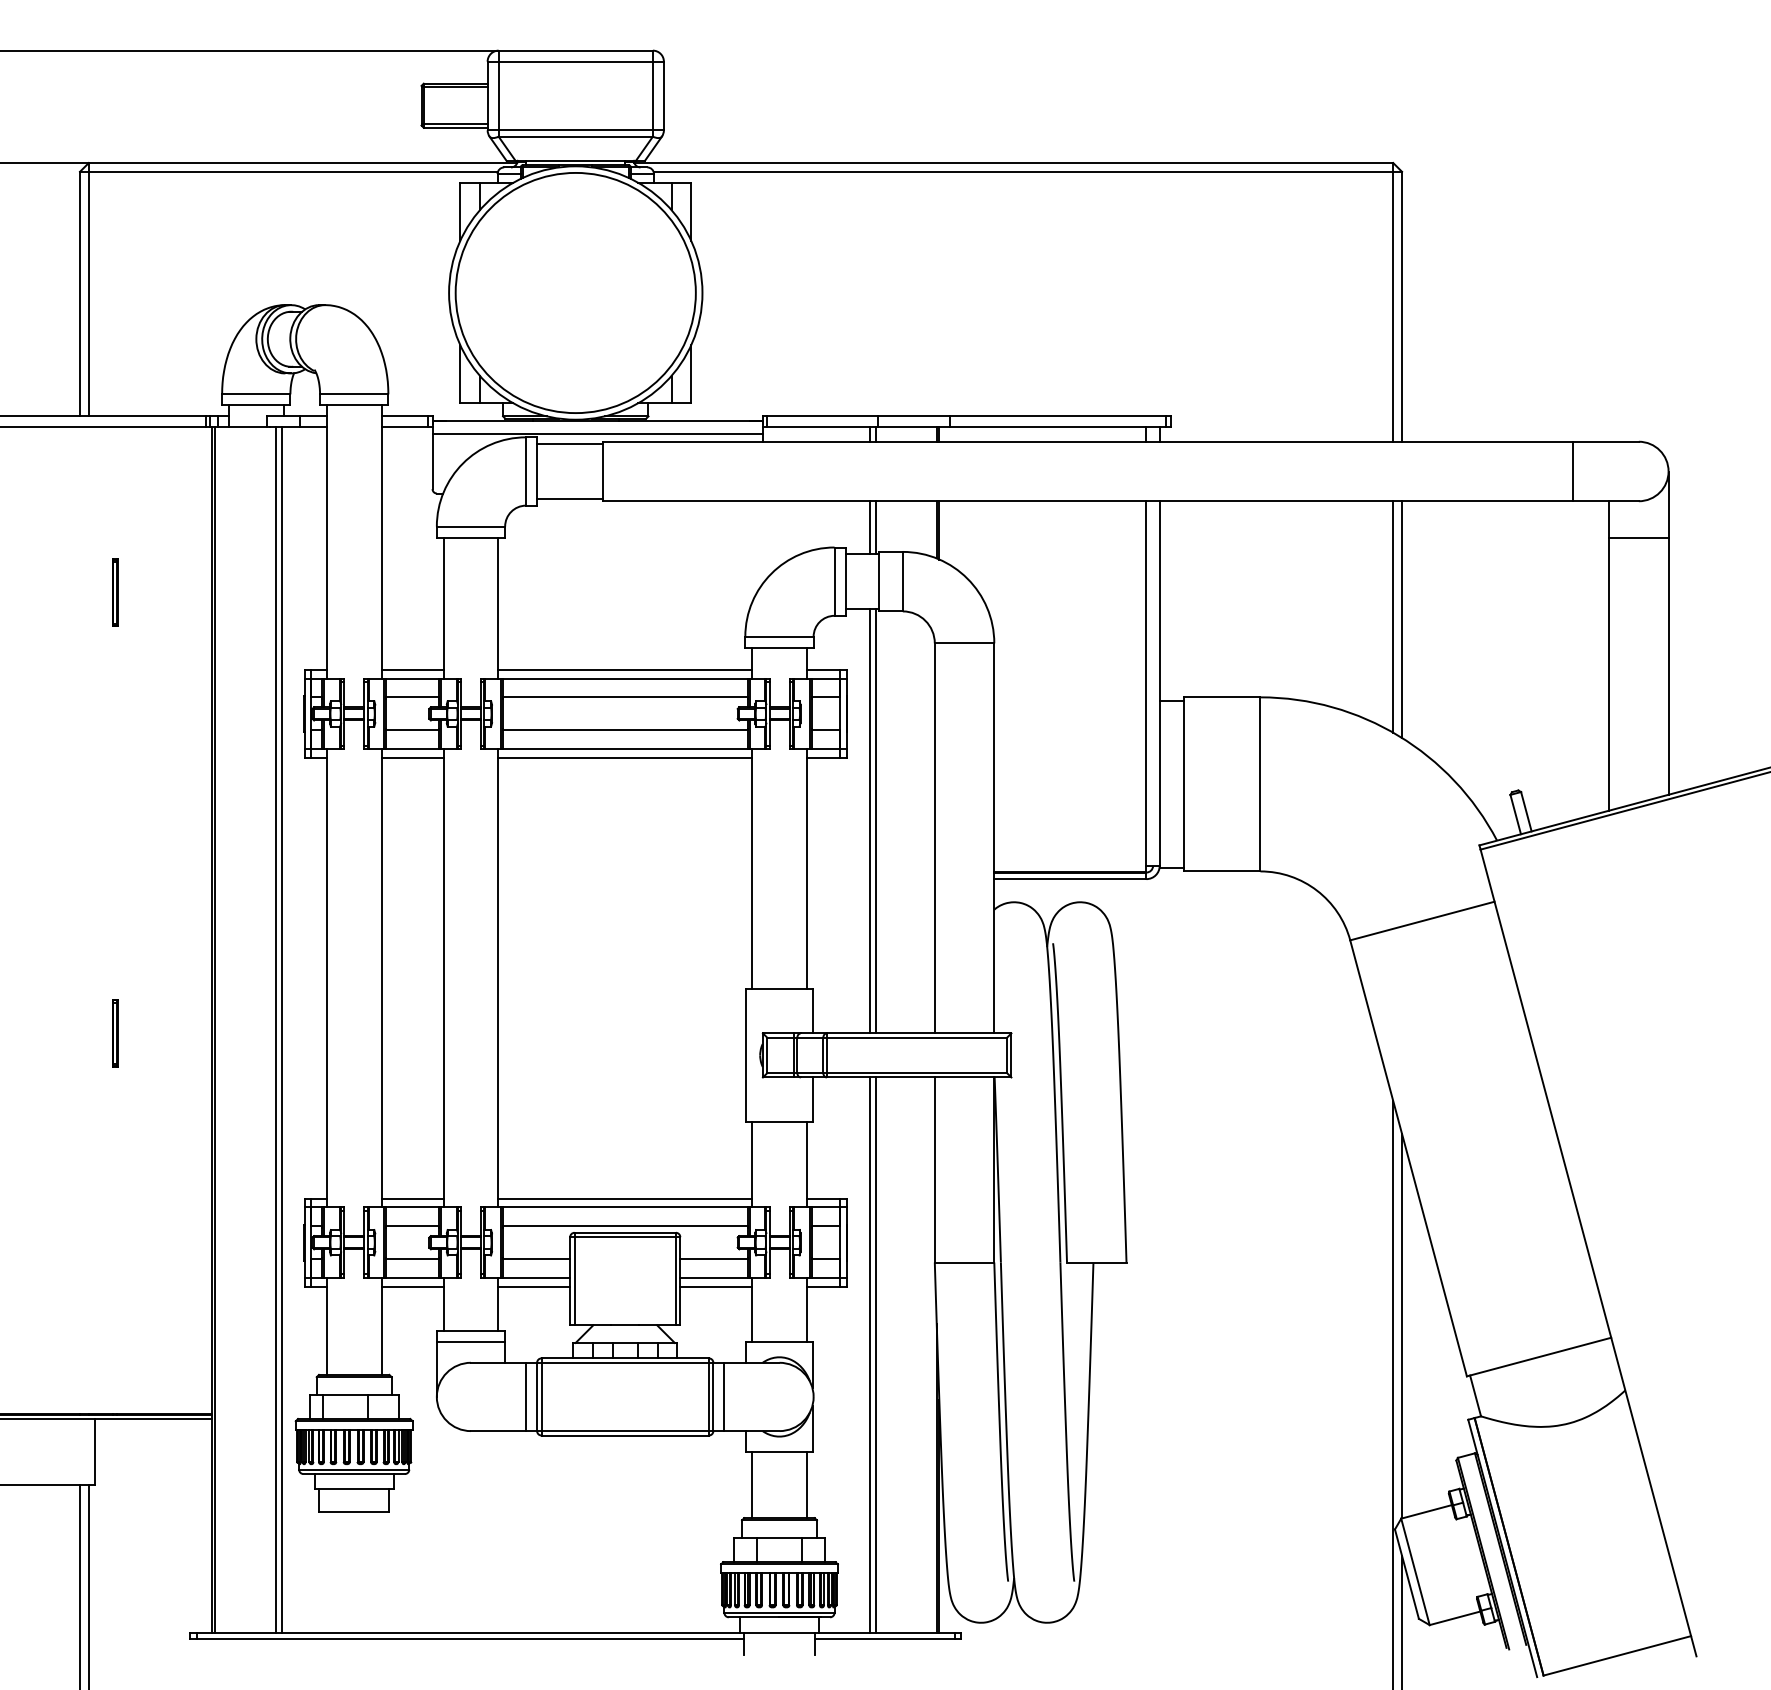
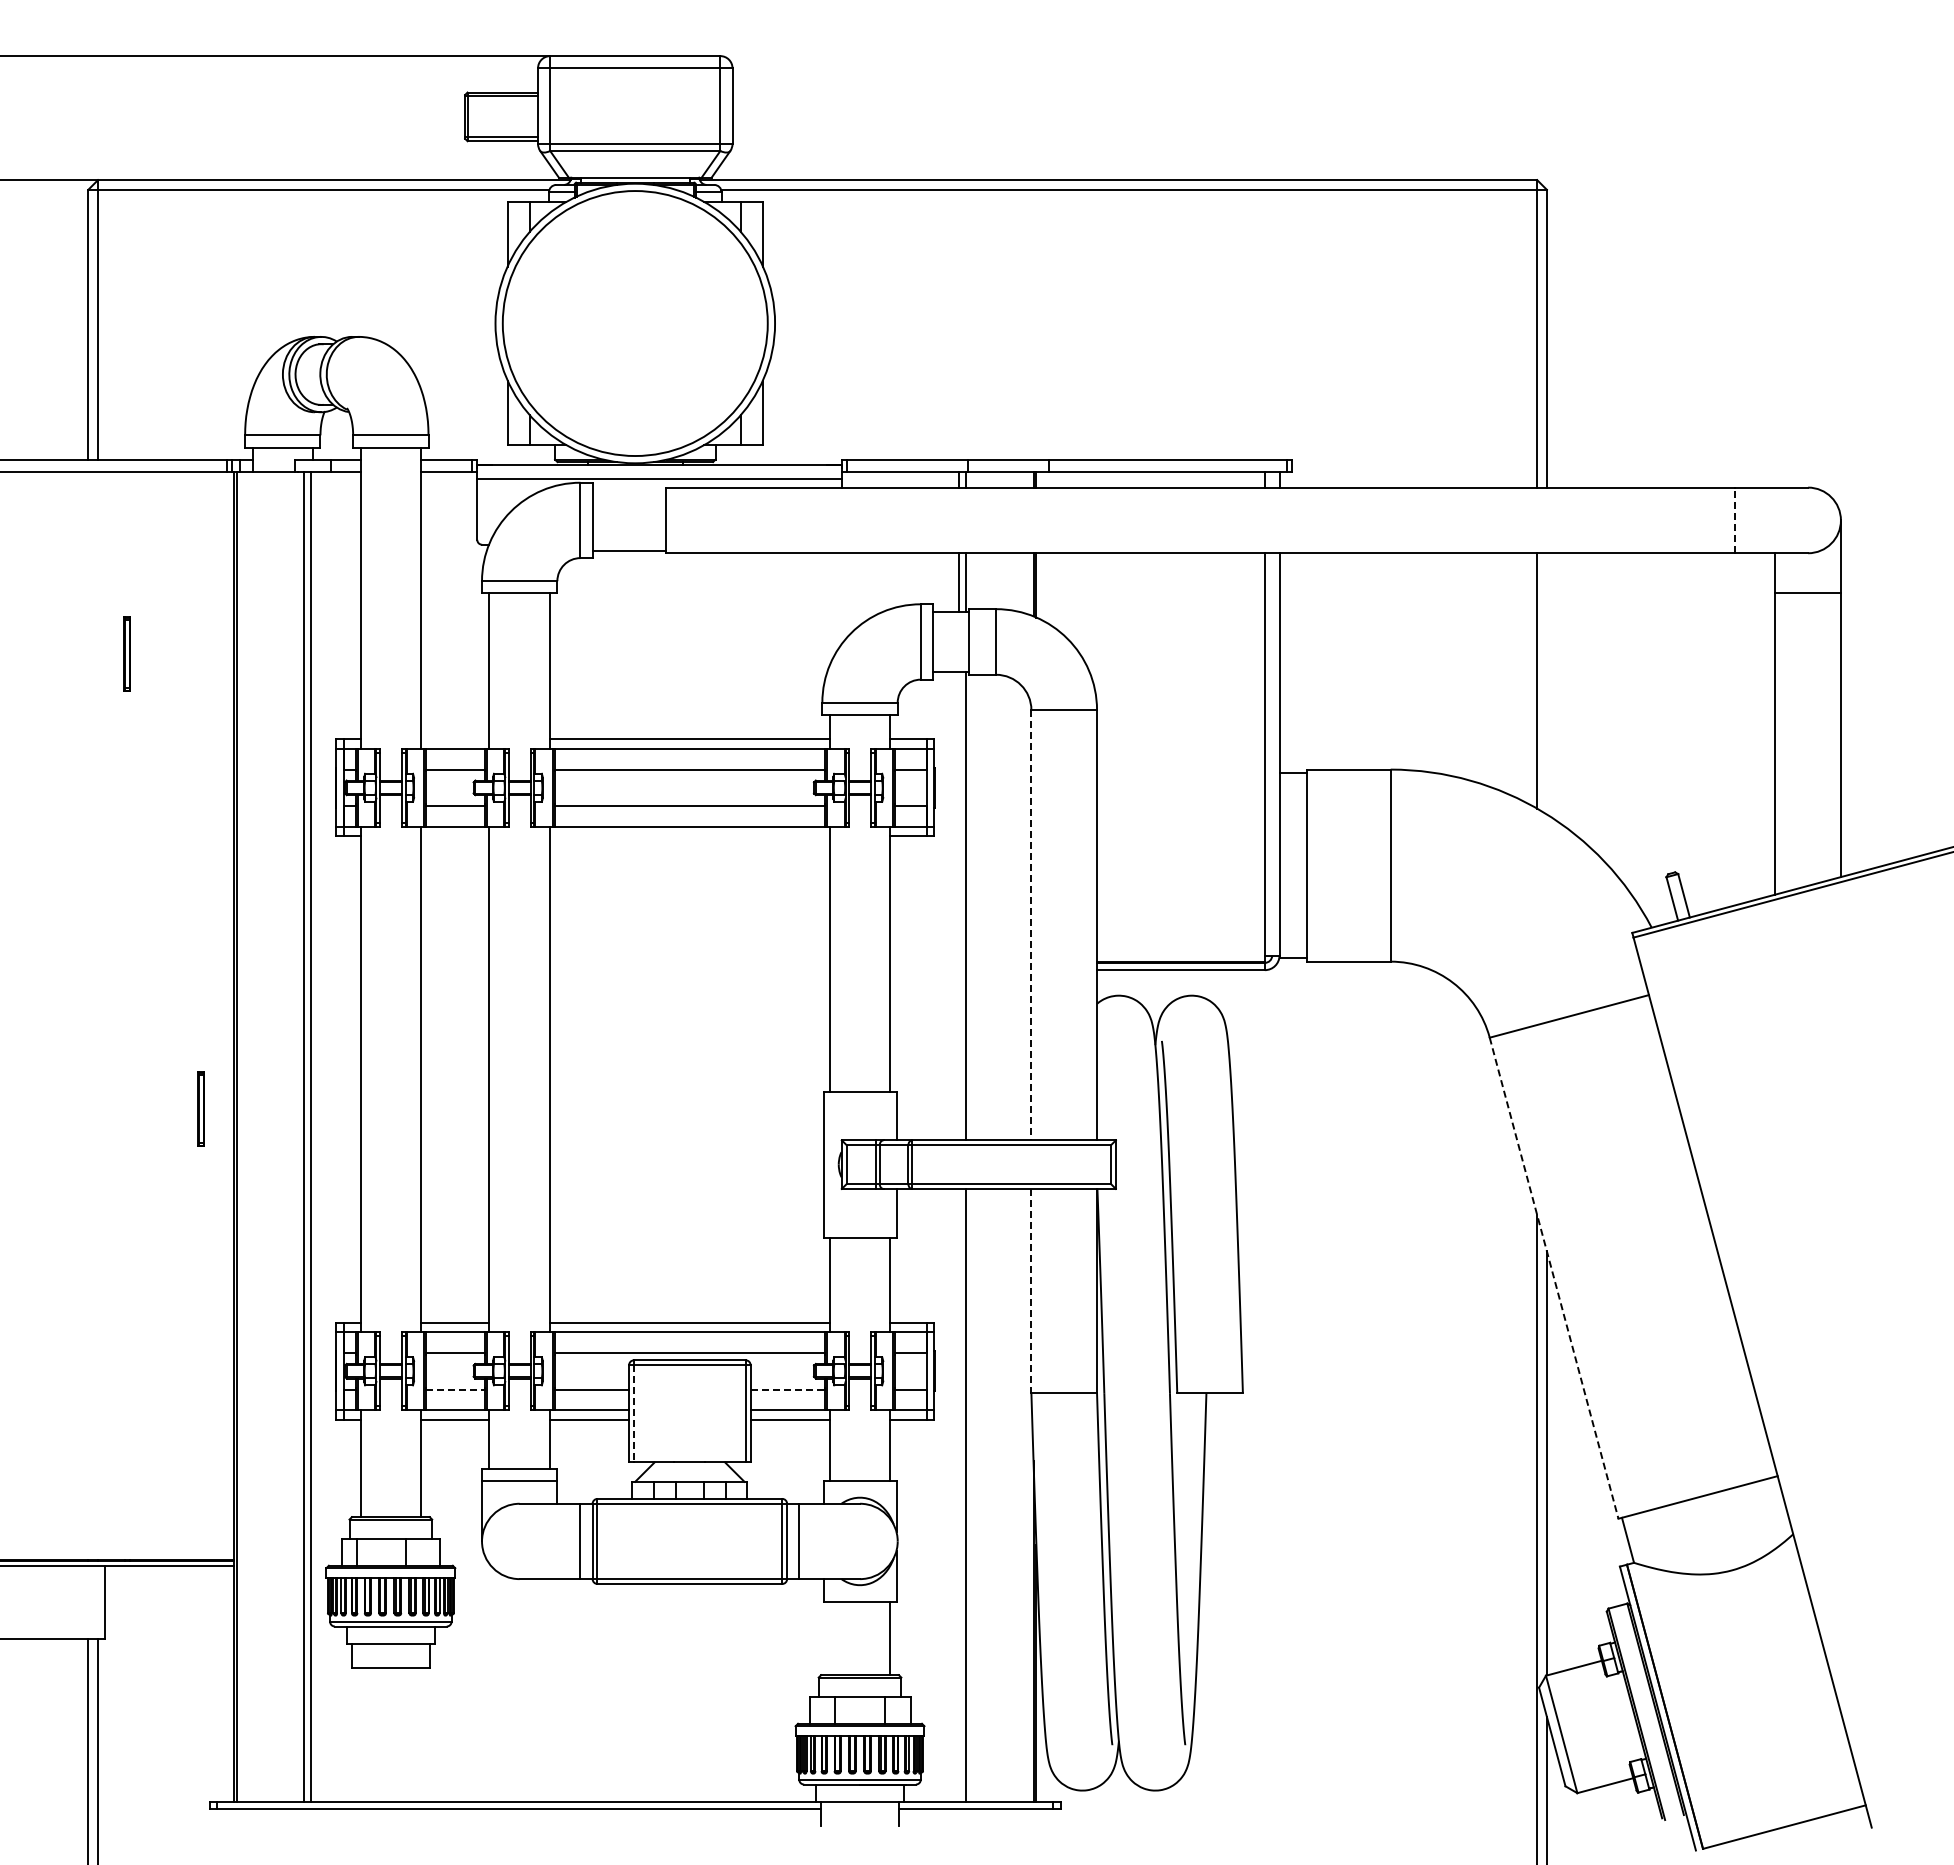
line: (569, 444) -> (628, 490), removed
line: (1573, 471) -> (1735, 520), solid -> dashed
line: (1401, 619) -> (1546, 683), removed
line: (412, 670) -> (455, 739), removed
line: (412, 757) -> (455, 836), removed
line: (624, 757) -> (689, 836), removed
line: (869, 821) -> (959, 906), removed
line: (934, 838) -> (1031, 925), solid -> dashed
part: (114, 1032) -> (200, 1108), moved
line: (1408, 1158) -> (1554, 1278), solid -> dashed
line: (934, 1170) -> (1031, 1291), solid -> dashed
line: (412, 1259) -> (455, 1389), solid -> dashed
line: (714, 1259) -> (788, 1389), solid -> dashed
line: (574, 1280) -> (633, 1413), solid -> dashed
line: (869, 1354) -> (959, 1494), removed
line: (751, 1484) -> (829, 1638), removed

